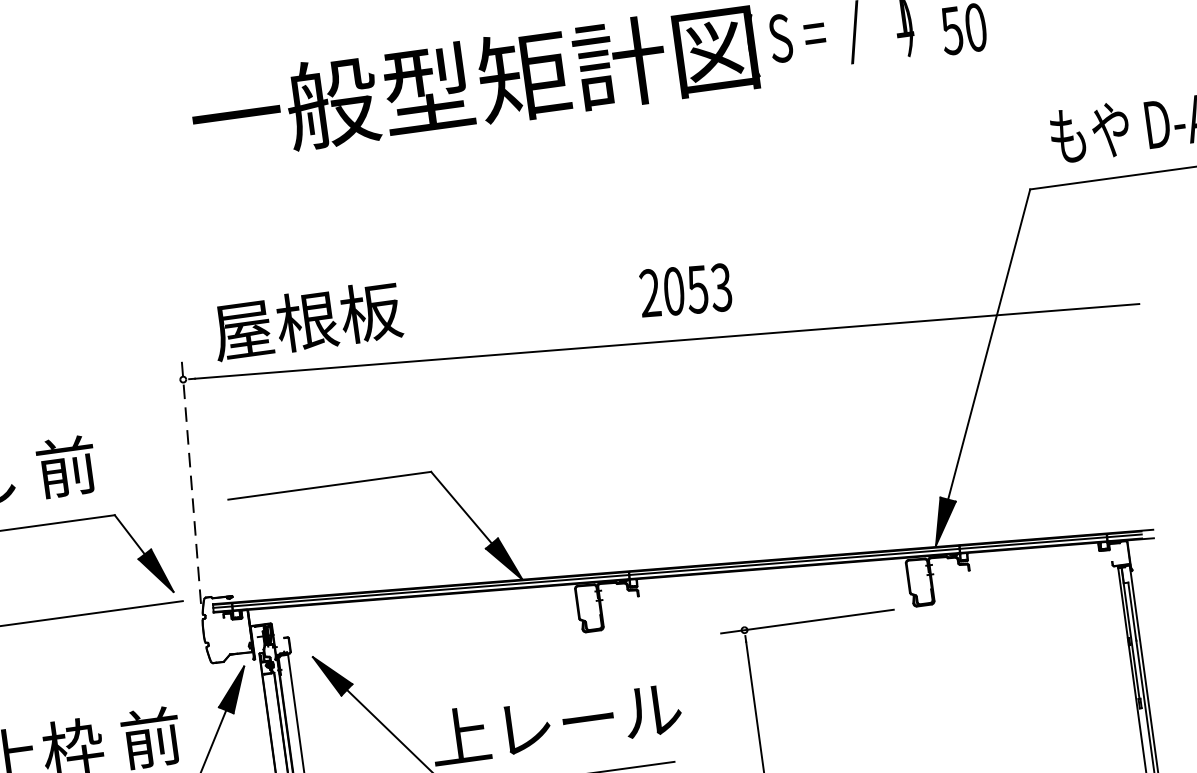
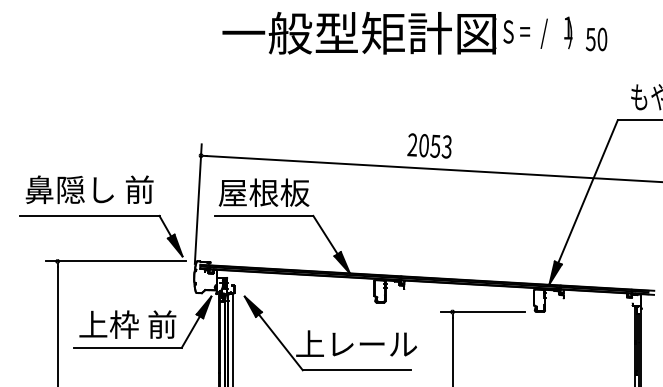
text: (685, 289) -> (429, 145), moved
text: (305, 320) -> (263, 192), moved
line: (191, 480) -> (198, 204), dashed -> solid

